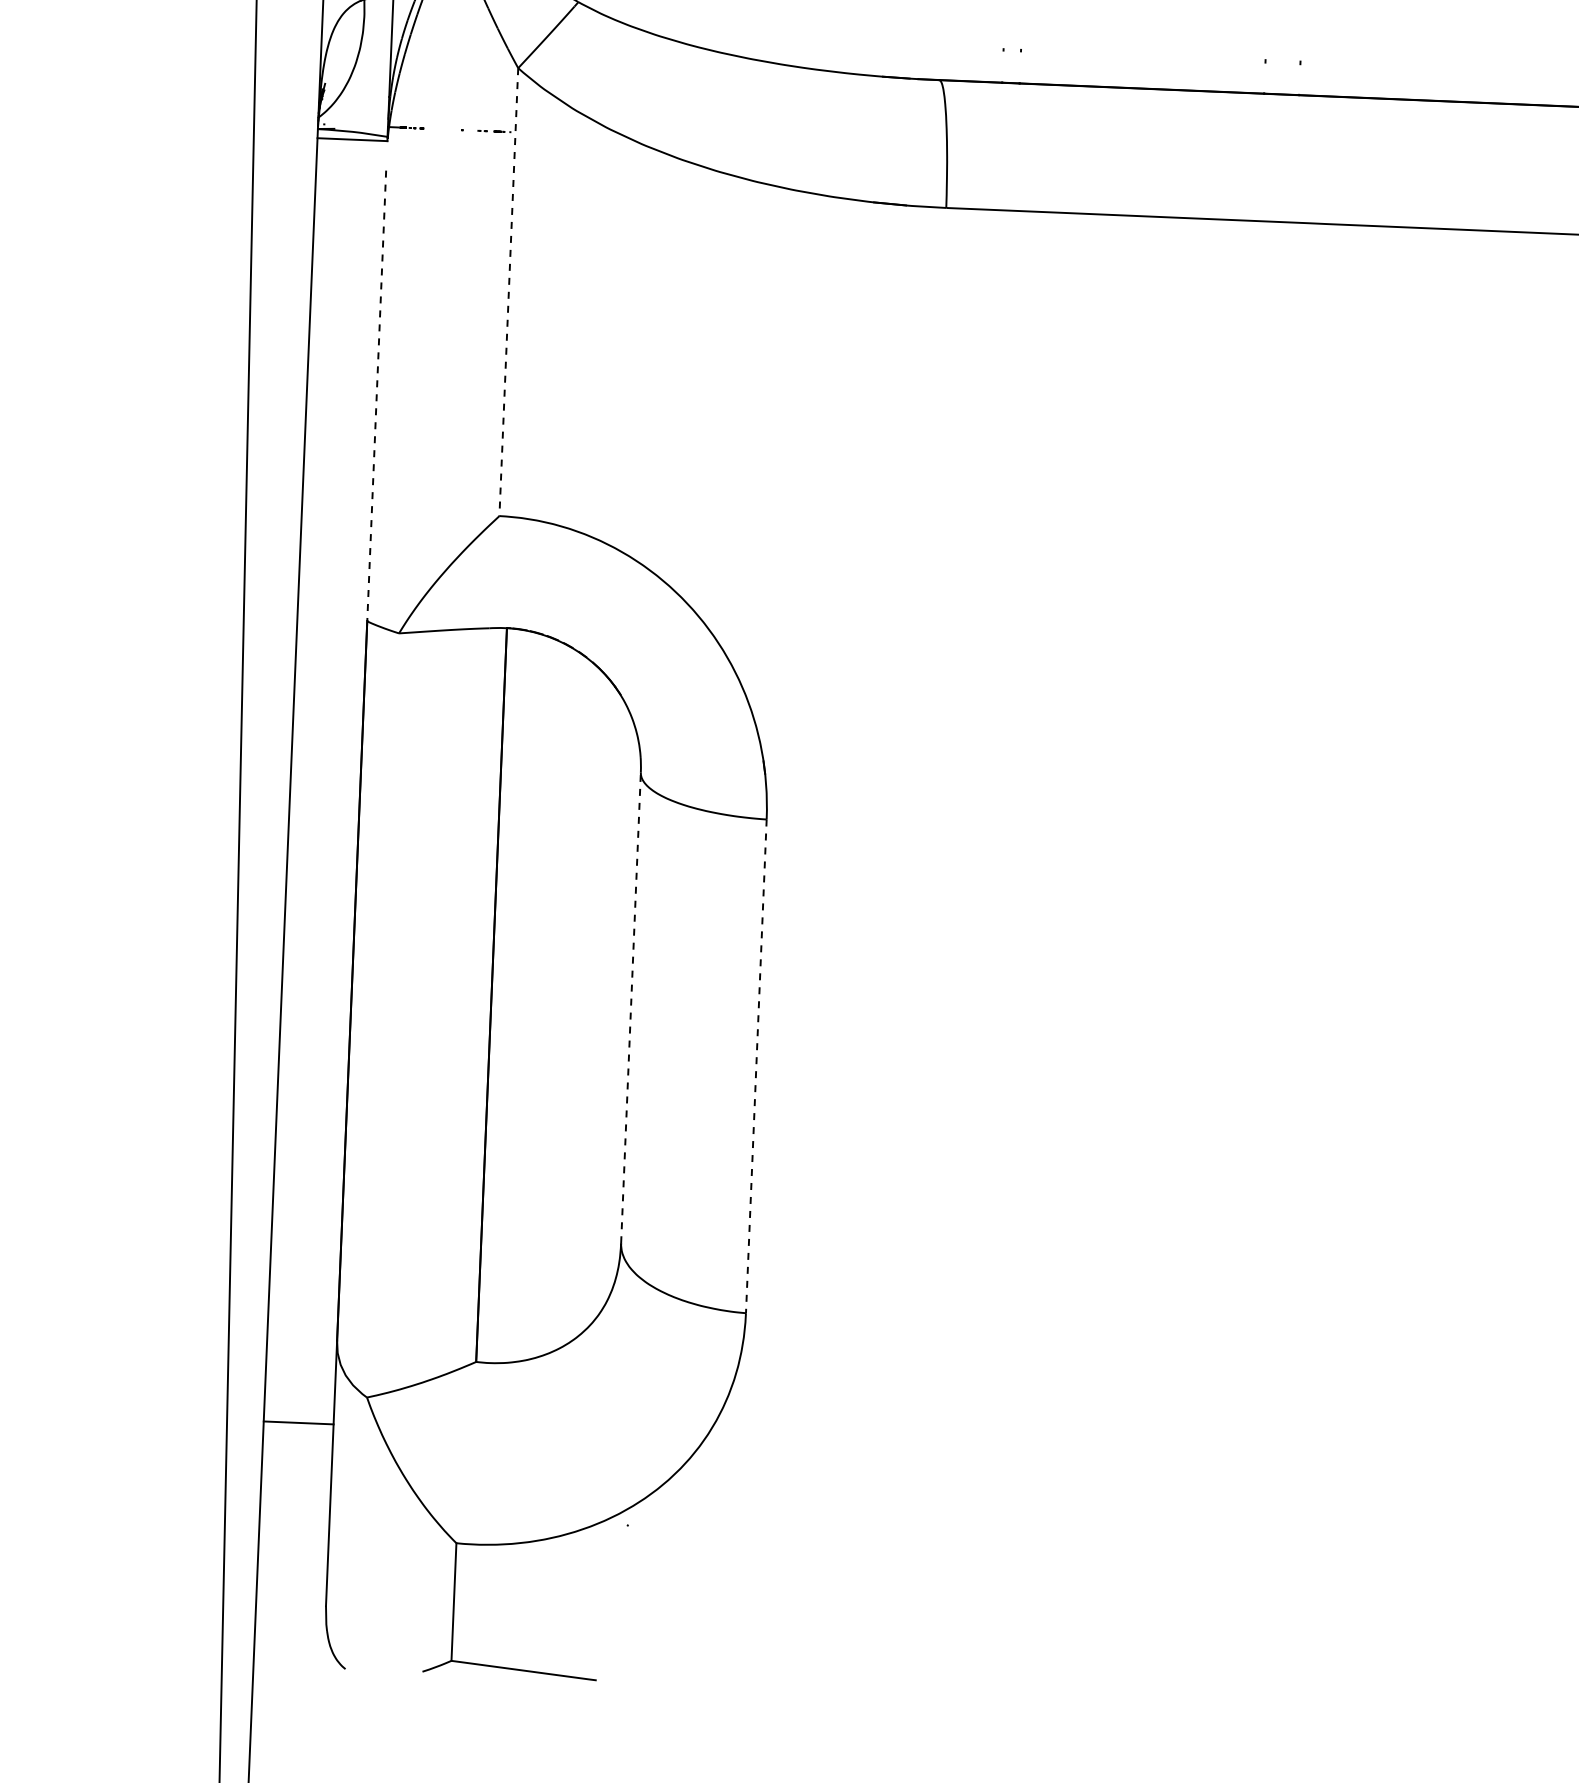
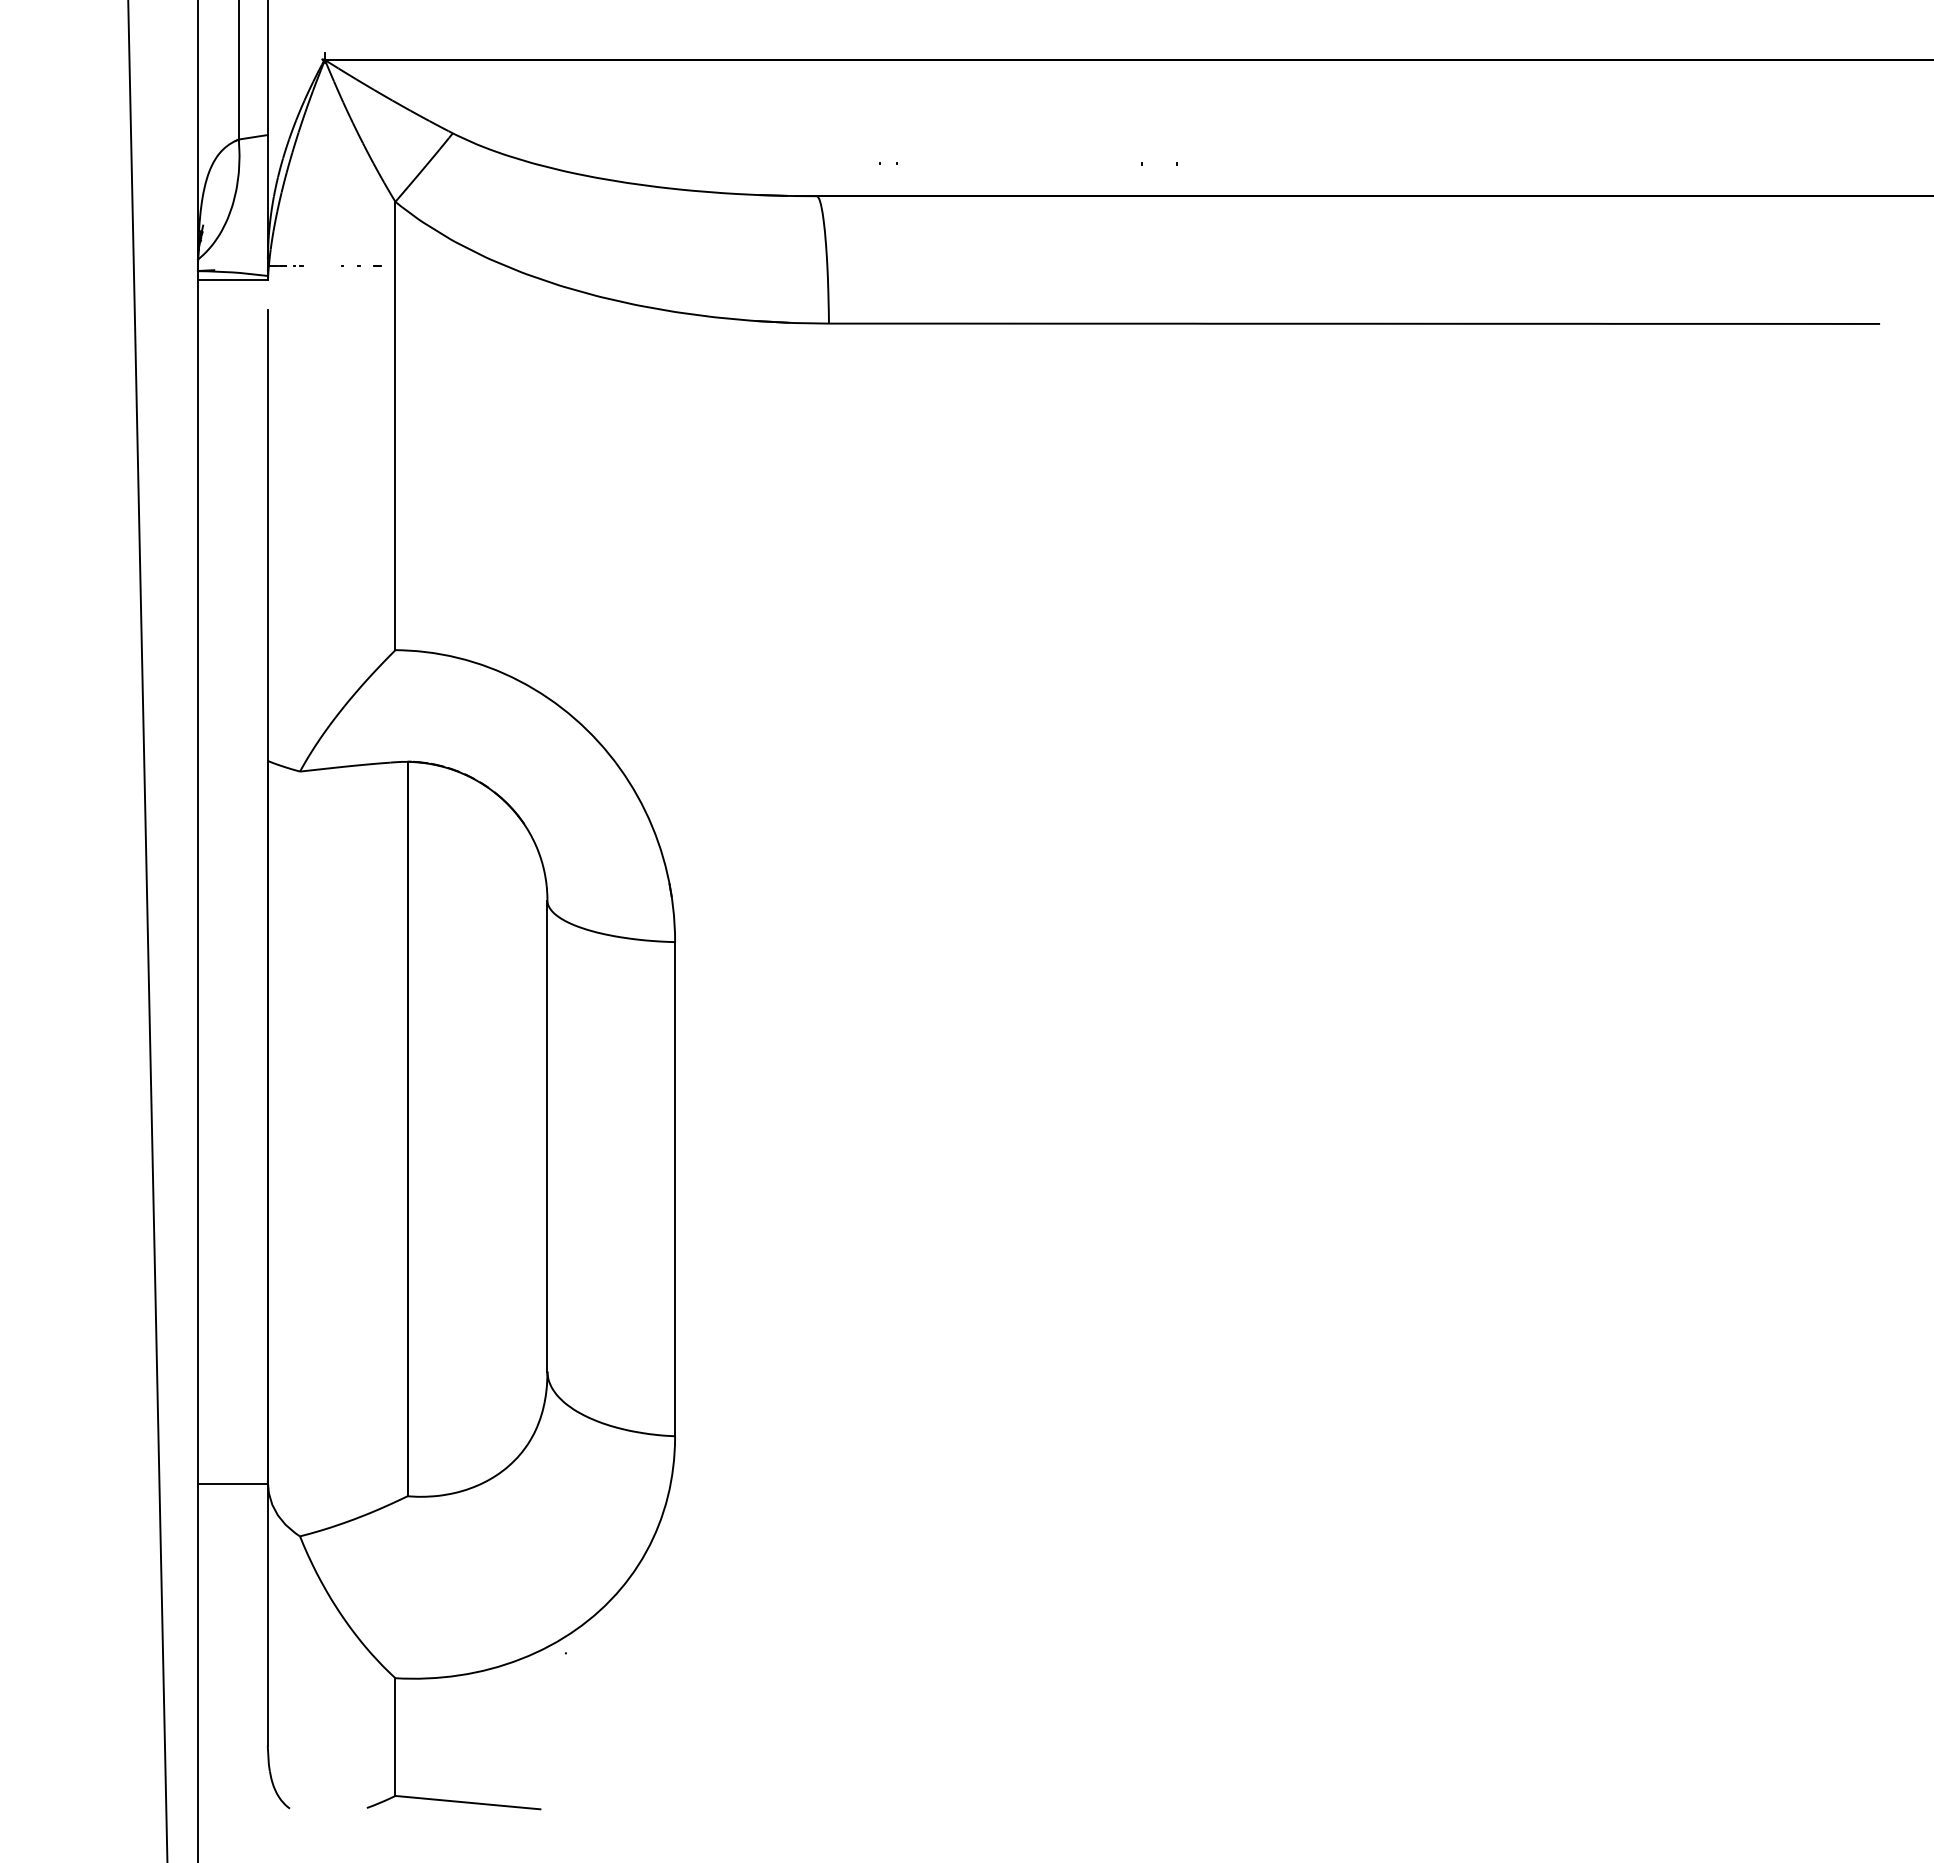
line: (508, 292) -> (395, 426), dashed -> solid
line: (376, 396) -> (267, 535), dashed -> solid
line: (631, 1007) -> (547, 1135), dashed -> solid
line: (756, 1066) -> (675, 1189), dashed -> solid
line: (298, 1422) -> (232, 1483), moved

